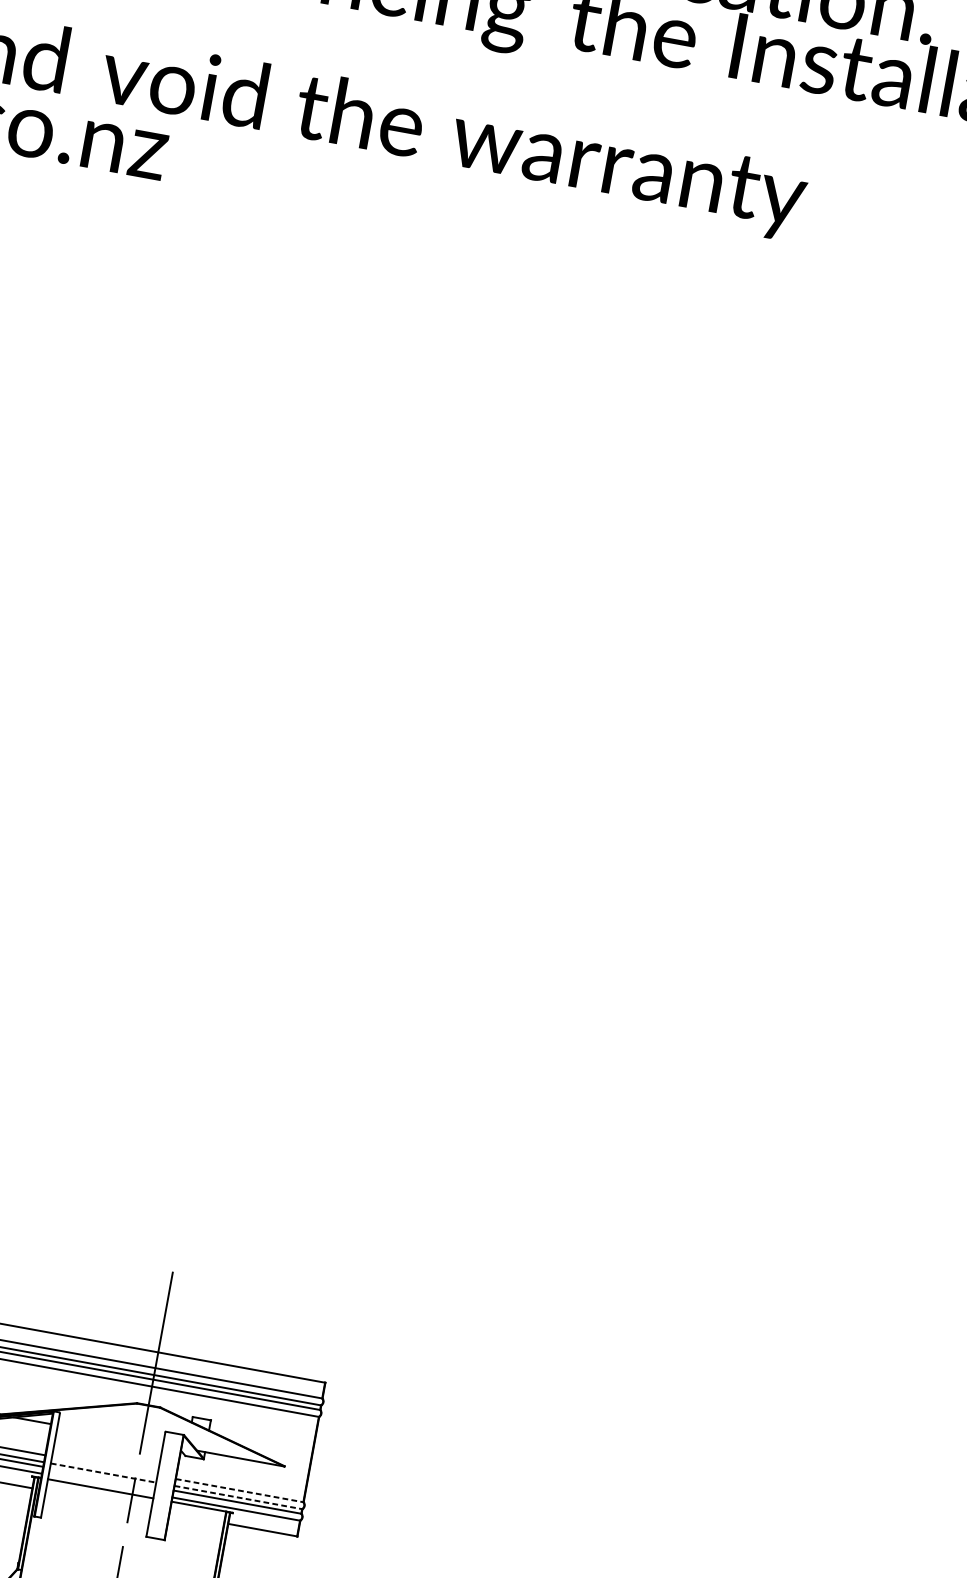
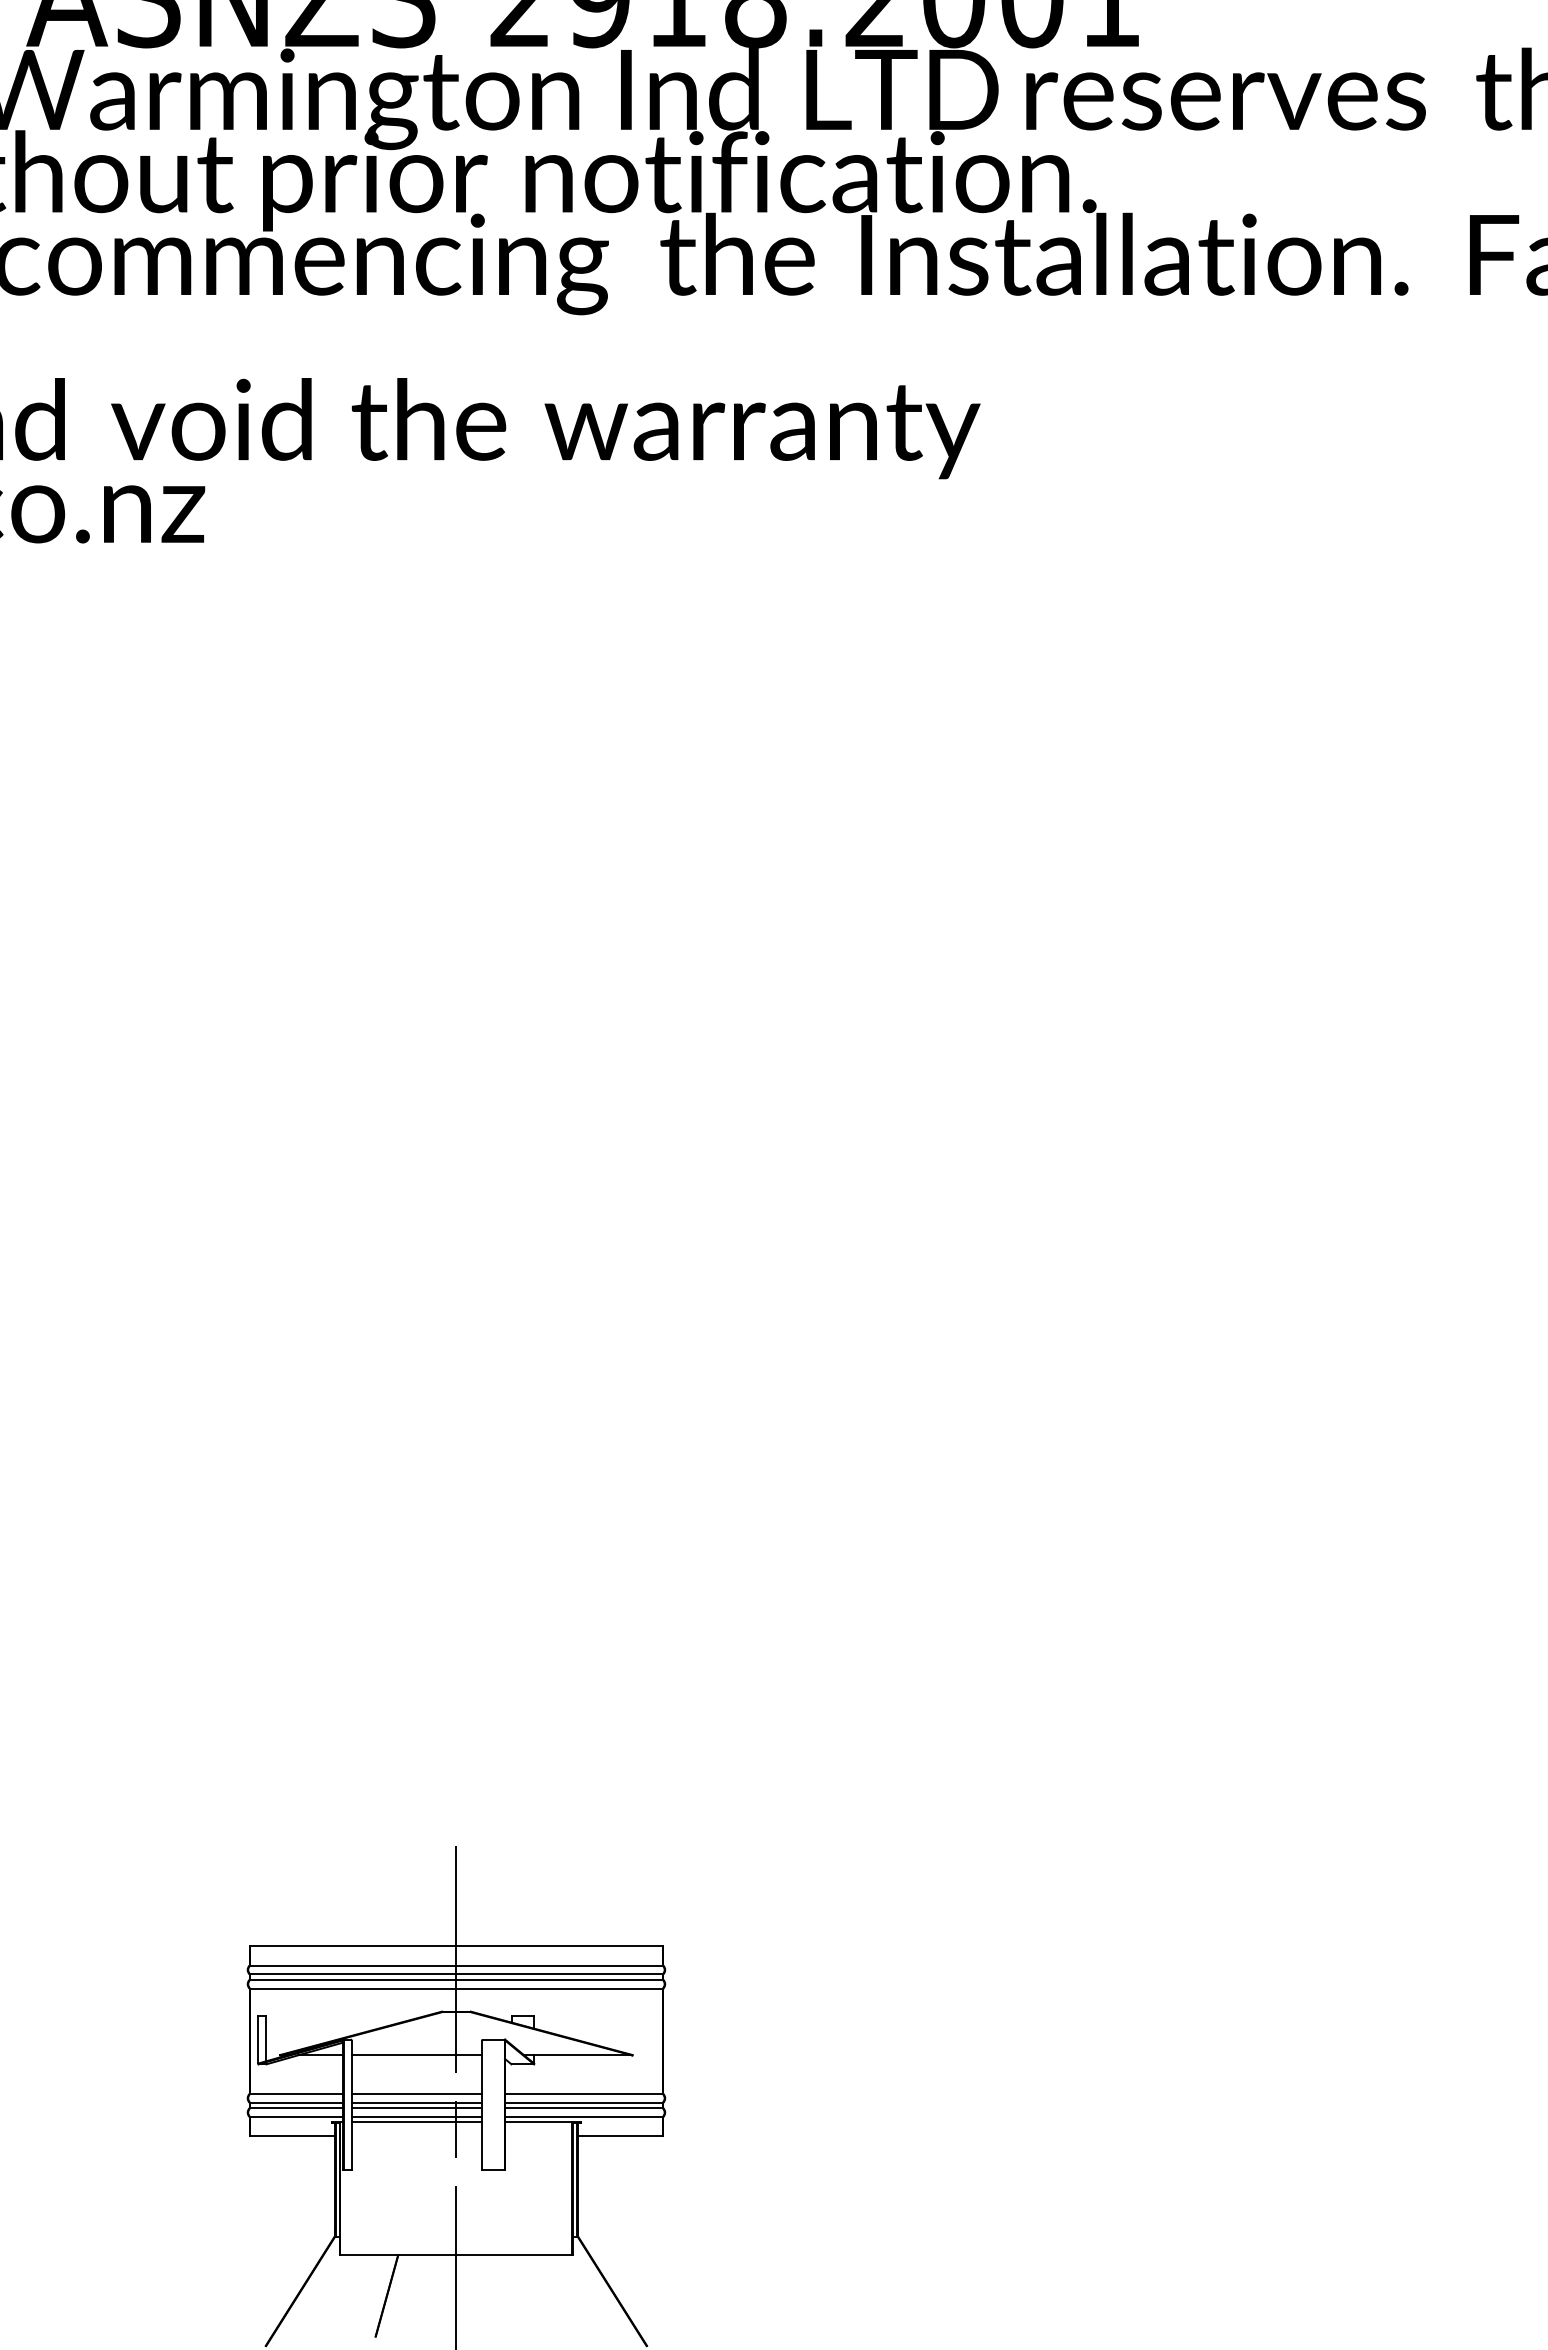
line: (109, 1434) -> (416, 2055), added
line: (104, 1466) -> (416, 2094), added
line: (103, 1473) -> (417, 2102), dashed -> solid
line: (102, 1477) -> (416, 2108), added
line: (101, 1484) -> (416, 2116), added
line: (239, 1490) -> (583, 2094), dashed -> solid
line: (238, 1497) -> (583, 2102), dashed -> solid

